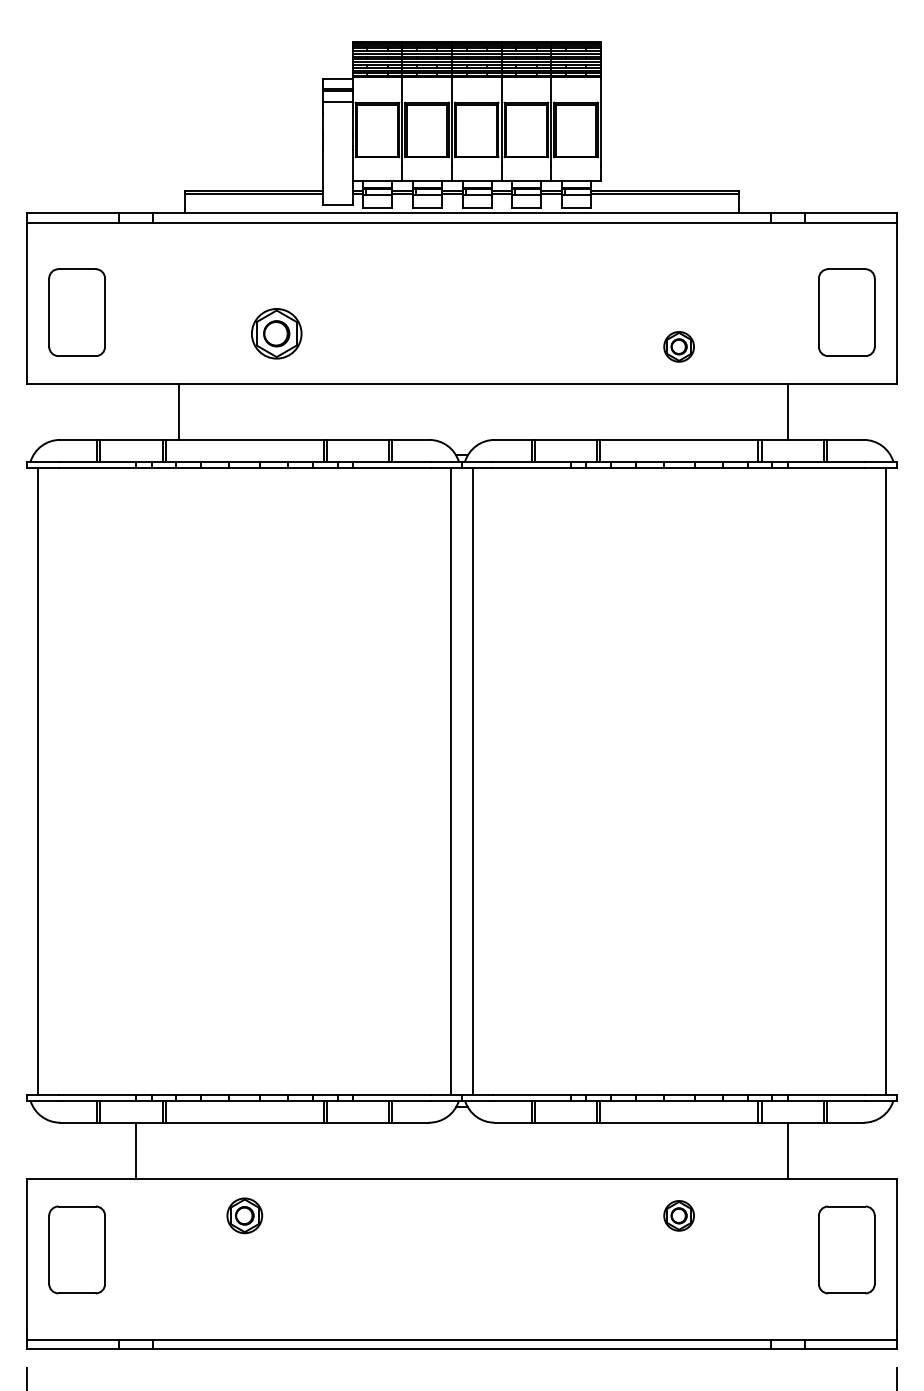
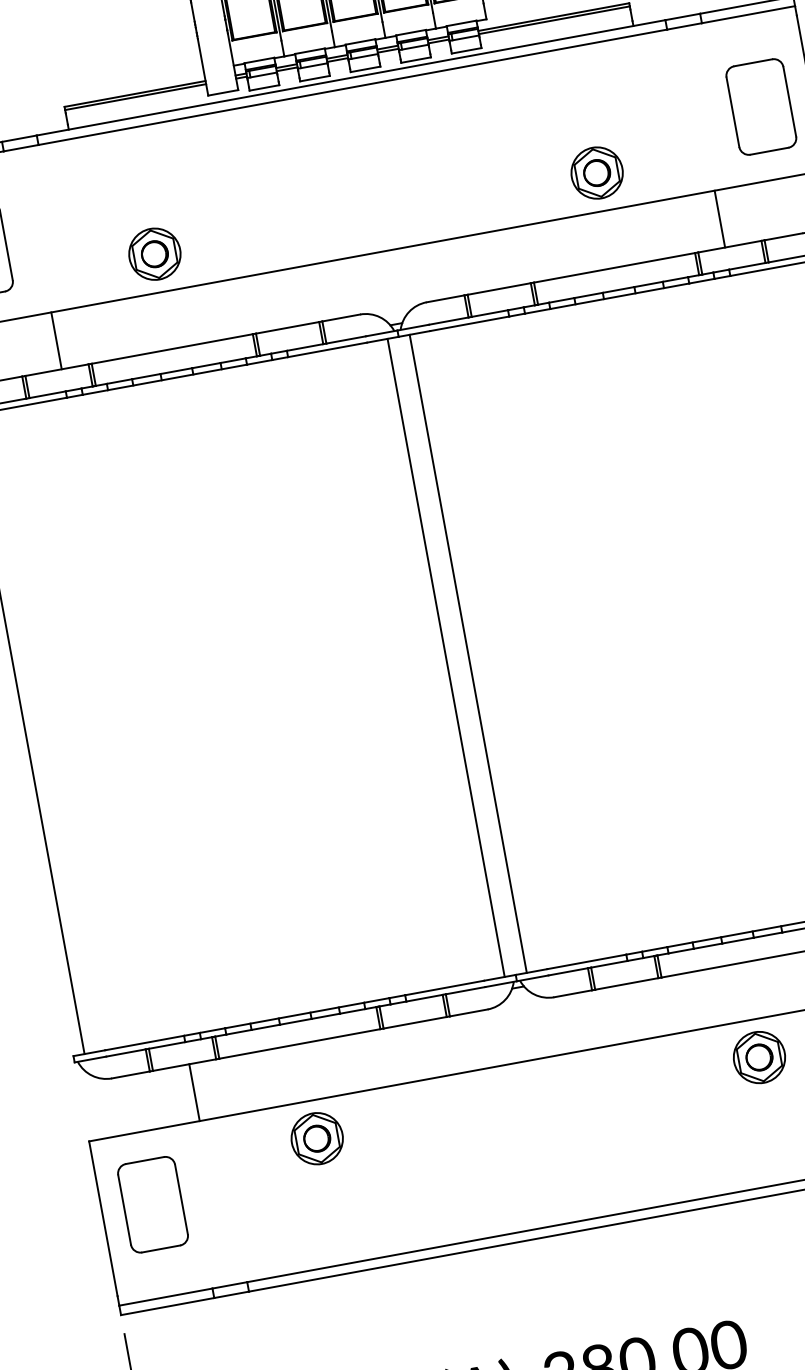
part: (276, 333) -> (154, 253), moved
part: (678, 346) -> (596, 172), size x1.67
line: (179, 411) -> (56, 340), moved
part: (244, 1215) -> (316, 1138), size x1.43
part: (678, 1215) -> (758, 1057), size x1.67

